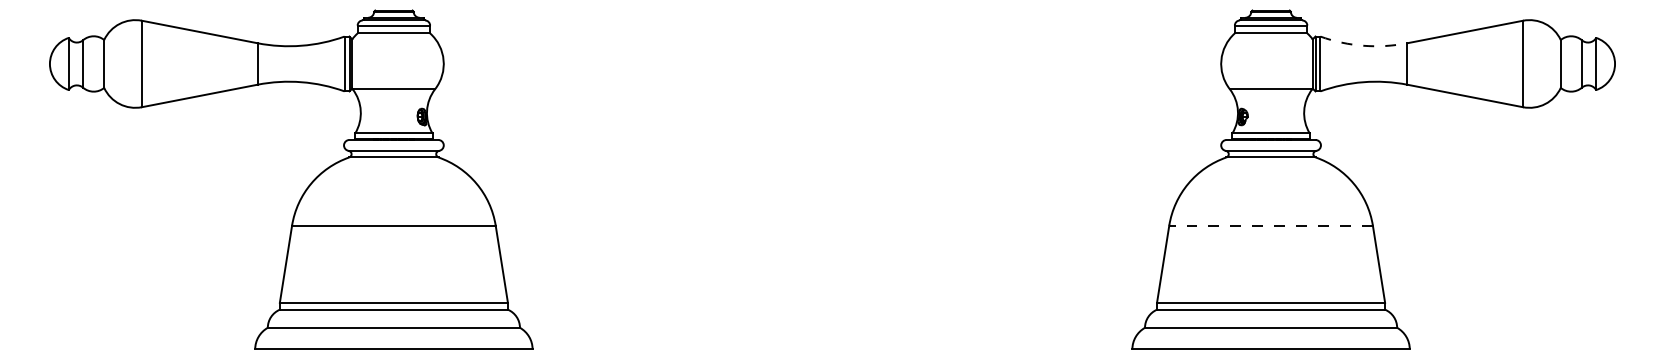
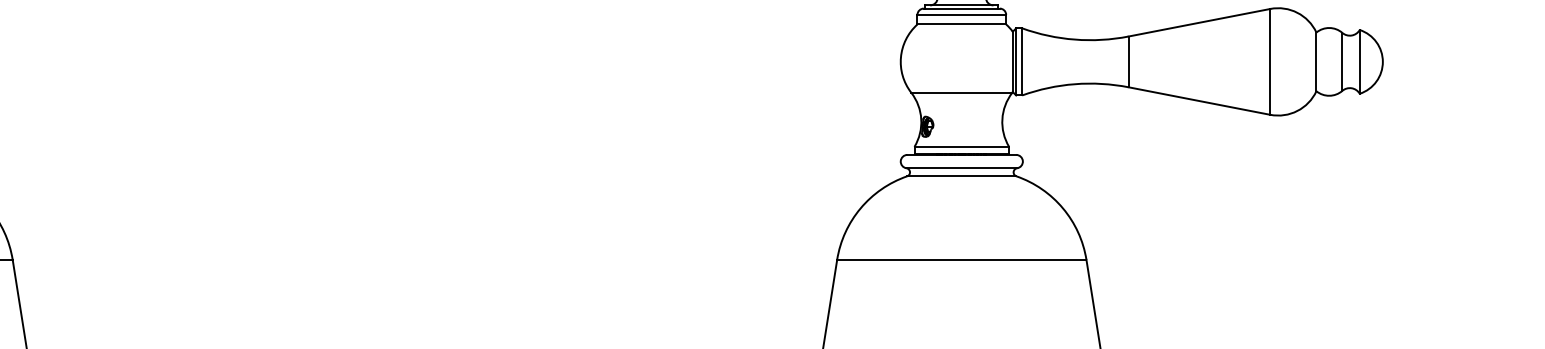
arc: (1363, 45) -> (1074, 39), dashed -> solid
line: (1271, 225) -> (962, 259), dashed -> solid

